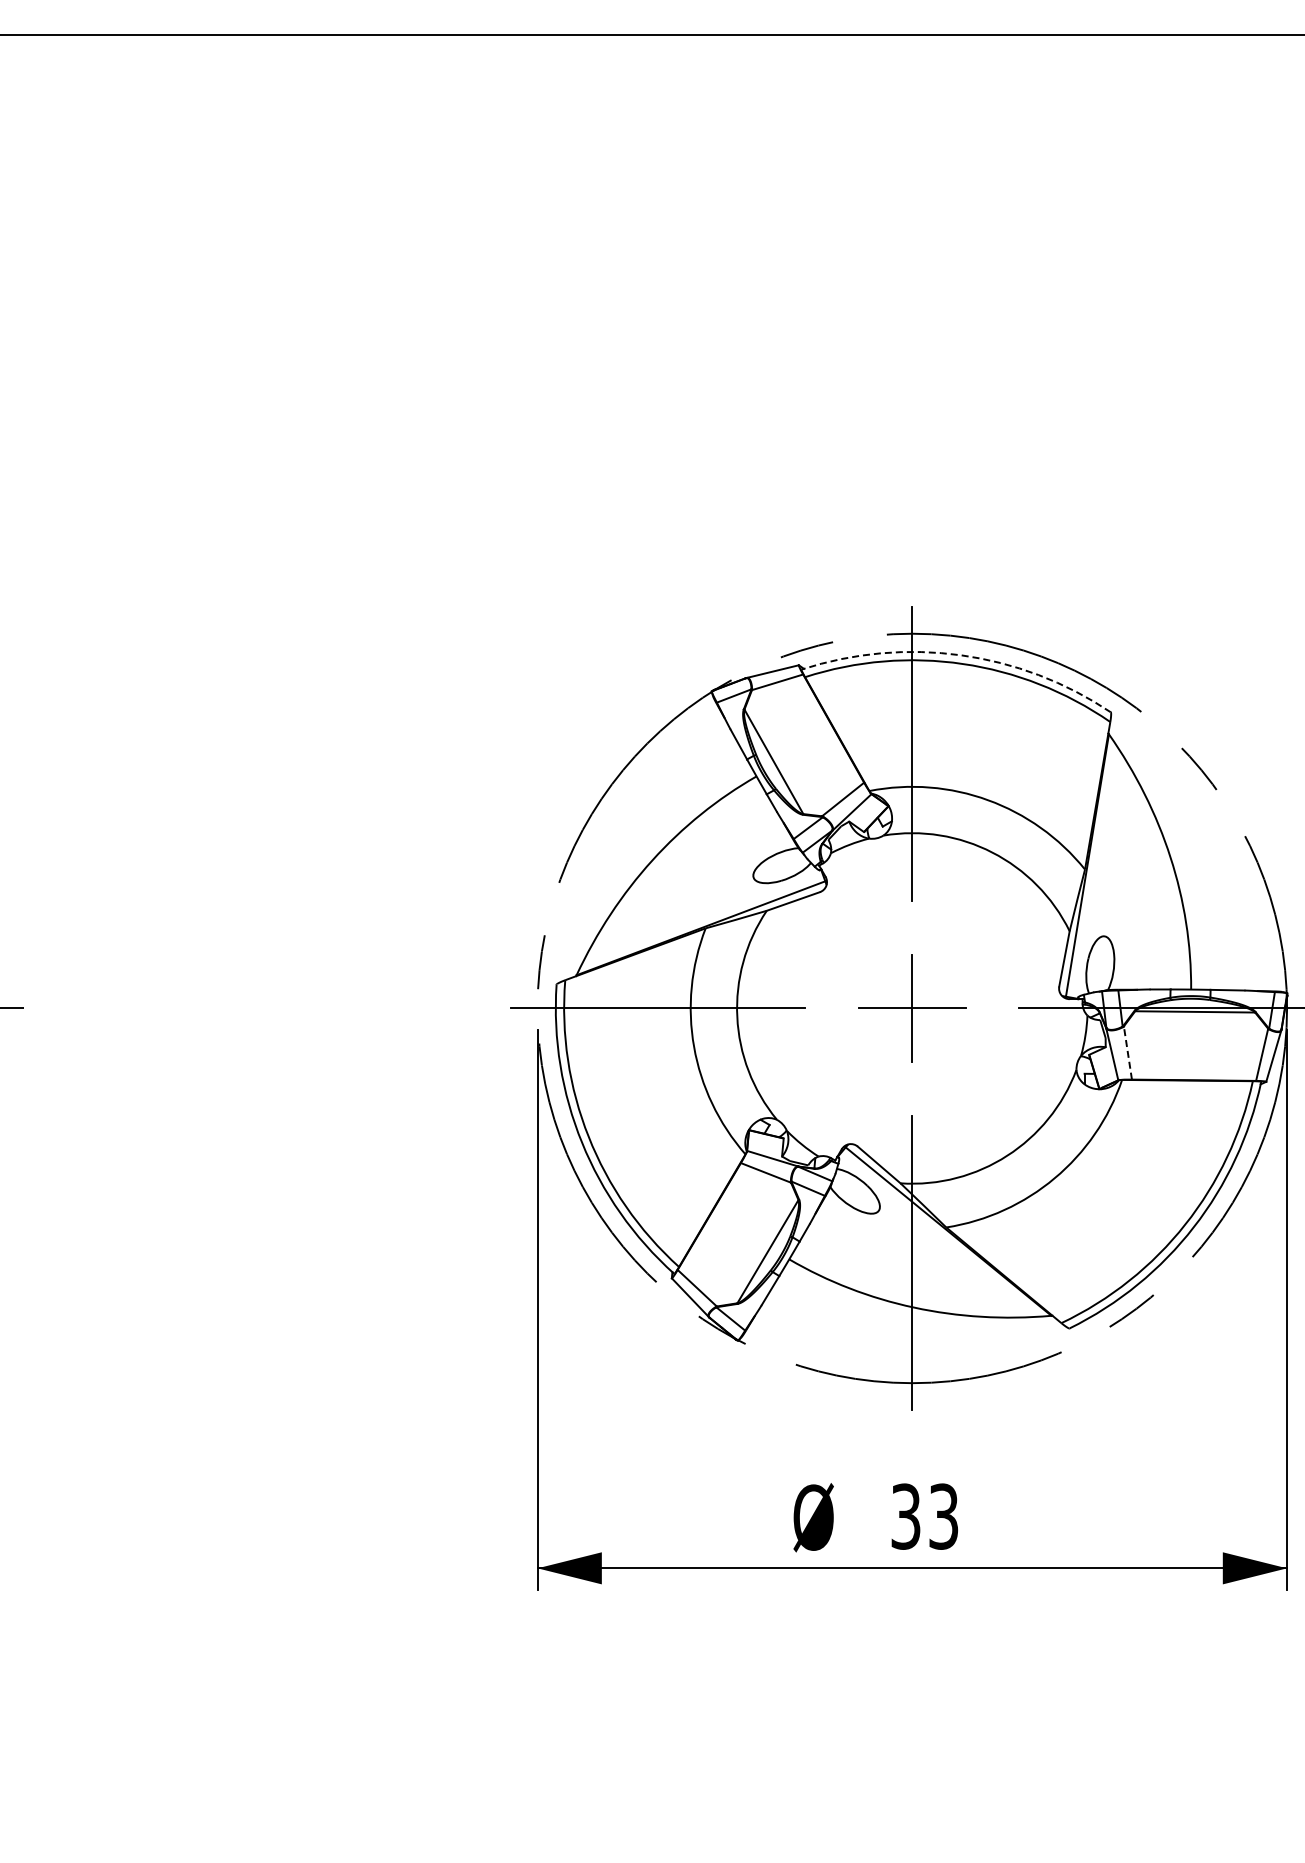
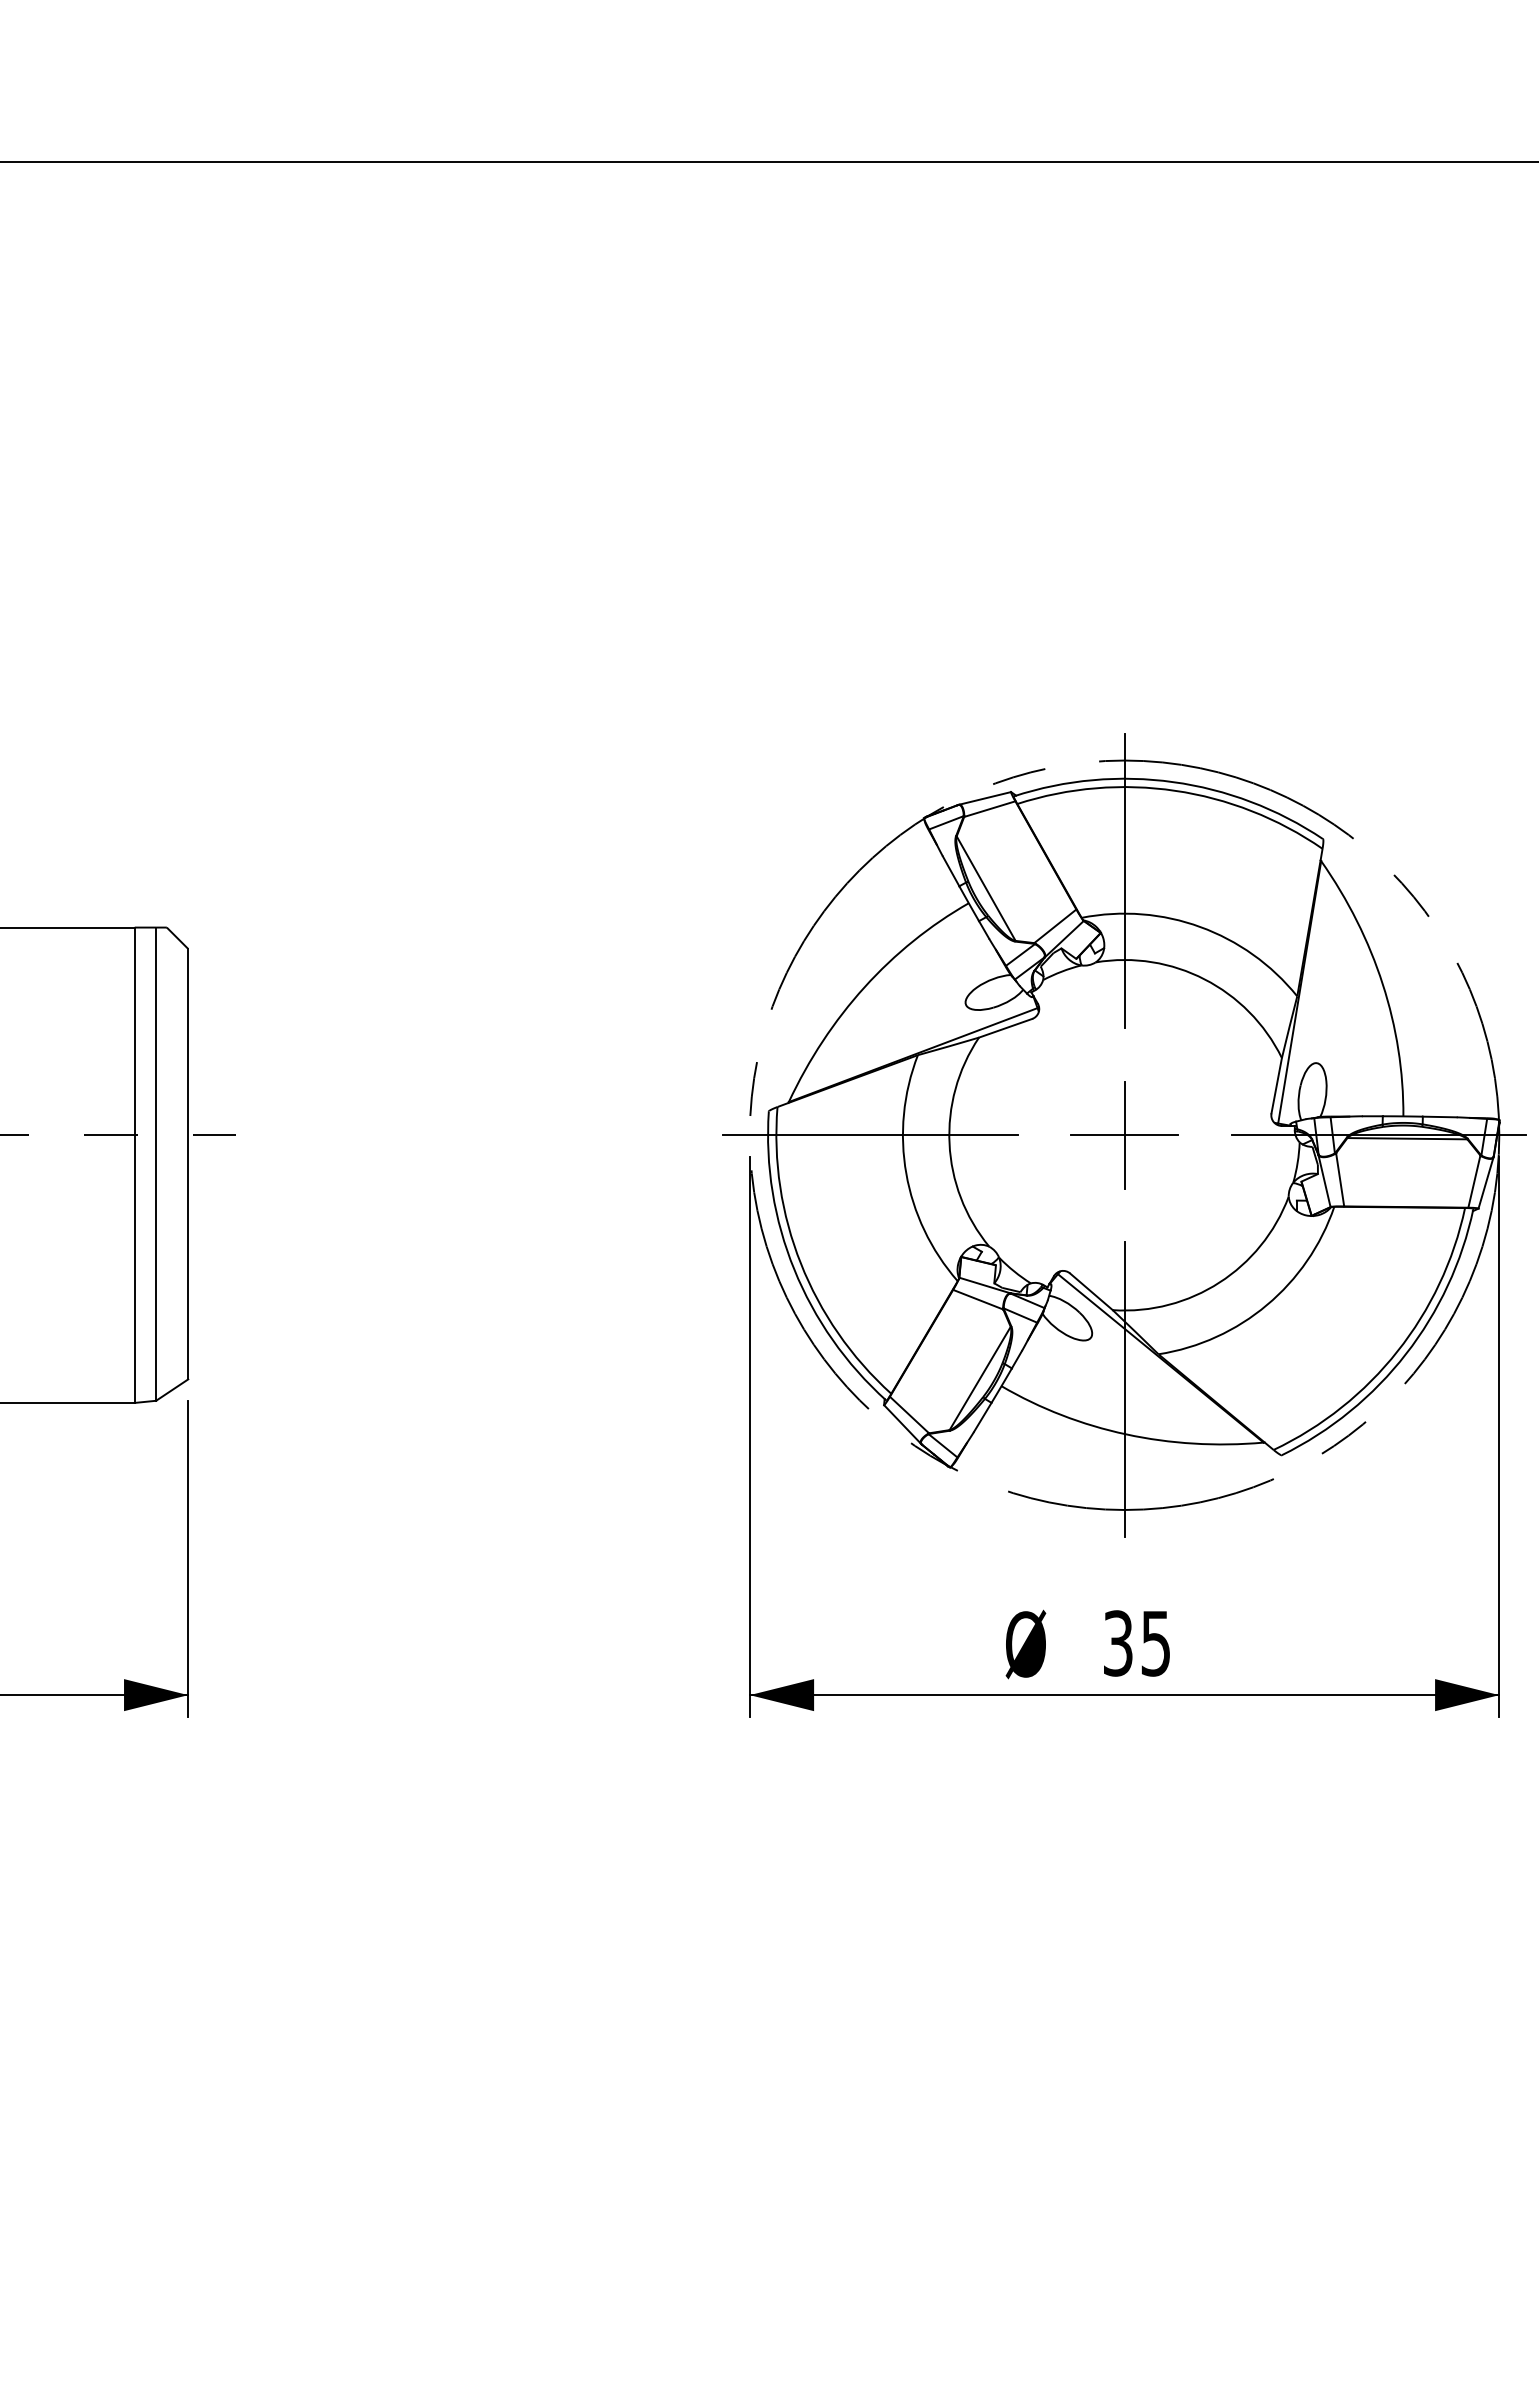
arc: (961, 655) -> (1173, 782), dashed -> solid
line: (1128, 1052) -> (1340, 1179), dashed -> solid
text: (944, 1516) -> (1156, 1643), 33 -> 35

